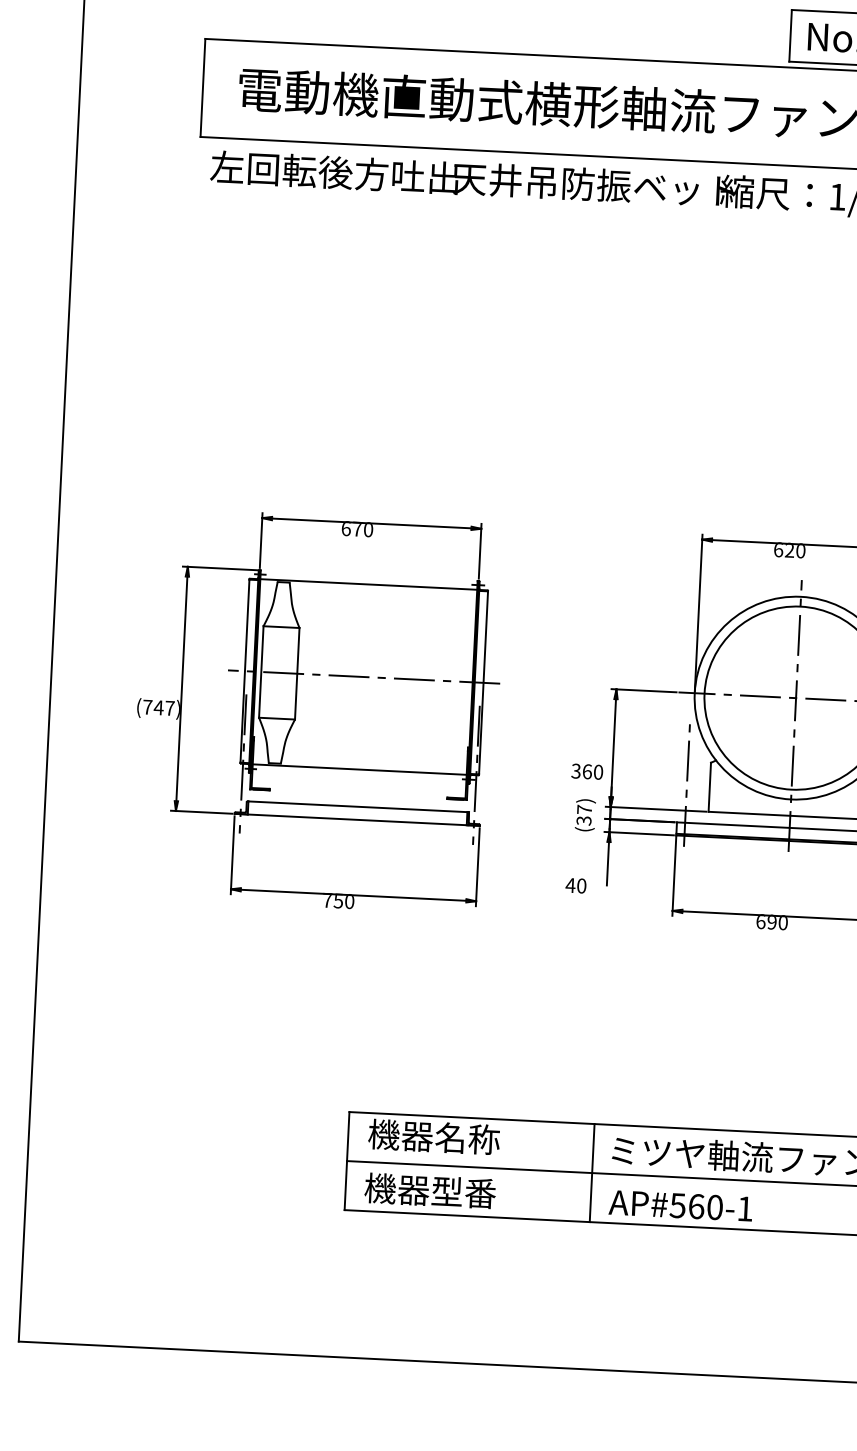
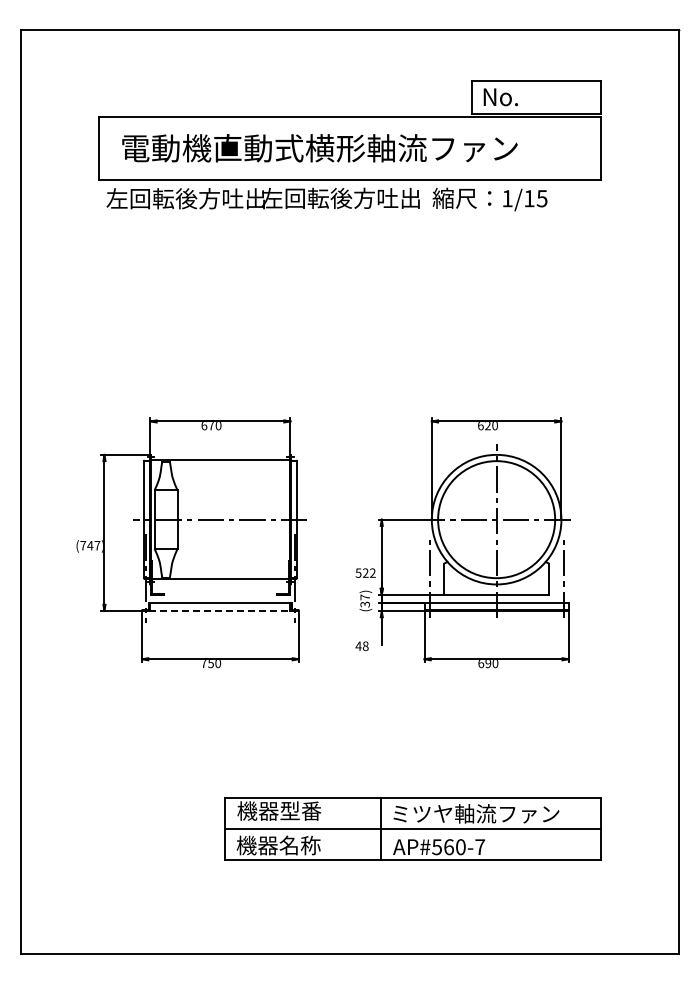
text: (593, 183) -> (351, 197), 天井吊防振ベット -> 左回転後方吐出
text: (586, 770) -> (365, 572), 360 -> 522
line: (355, 820) -> (219, 611), solid -> dashed
text: (581, 886) -> (365, 646), 40 -> 48
text: (467, 1137) -> (300, 810), 機器名称 -> 機器型番
text: (462, 1192) -> (299, 845), 機器型番 -> 機器名称
text: (745, 1207) -> (480, 846), AP#560-1 -> AP#560-7

